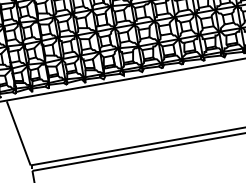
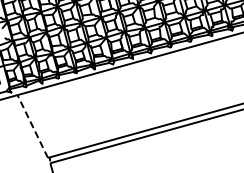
line: (18, 132) -> (32, 126), solid -> dashed

